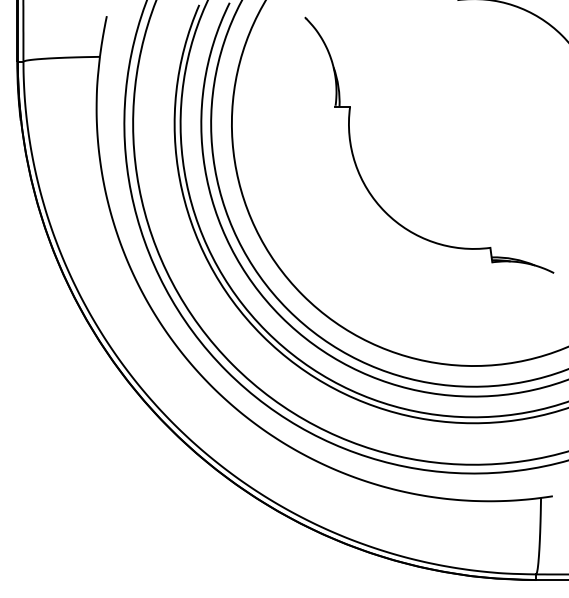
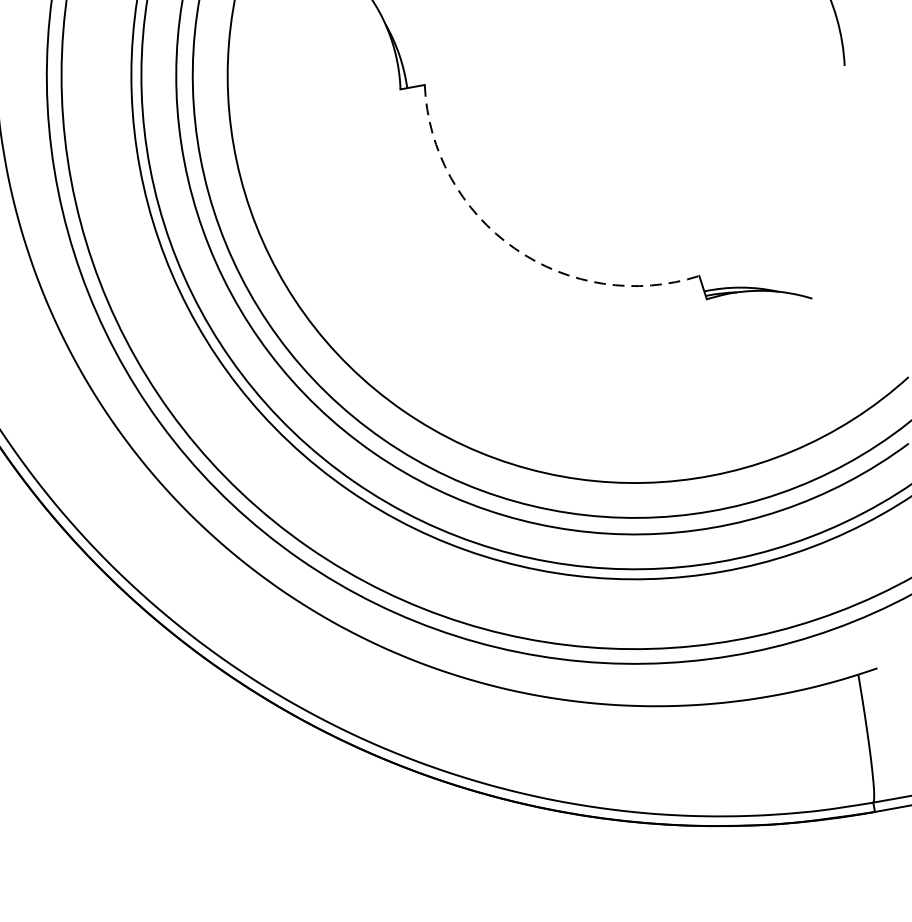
arc: (385, 212) -> (515, 248), solid -> dashed

